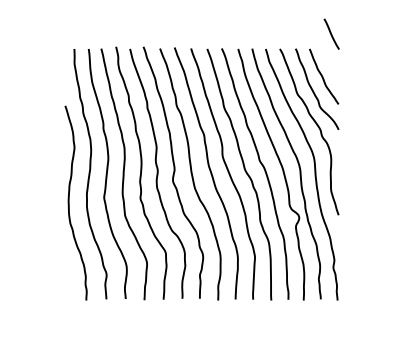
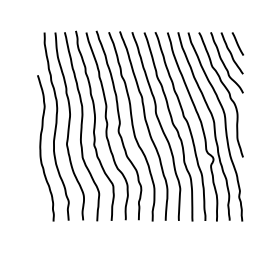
line: (331, 33) -> (237, 43), moved

